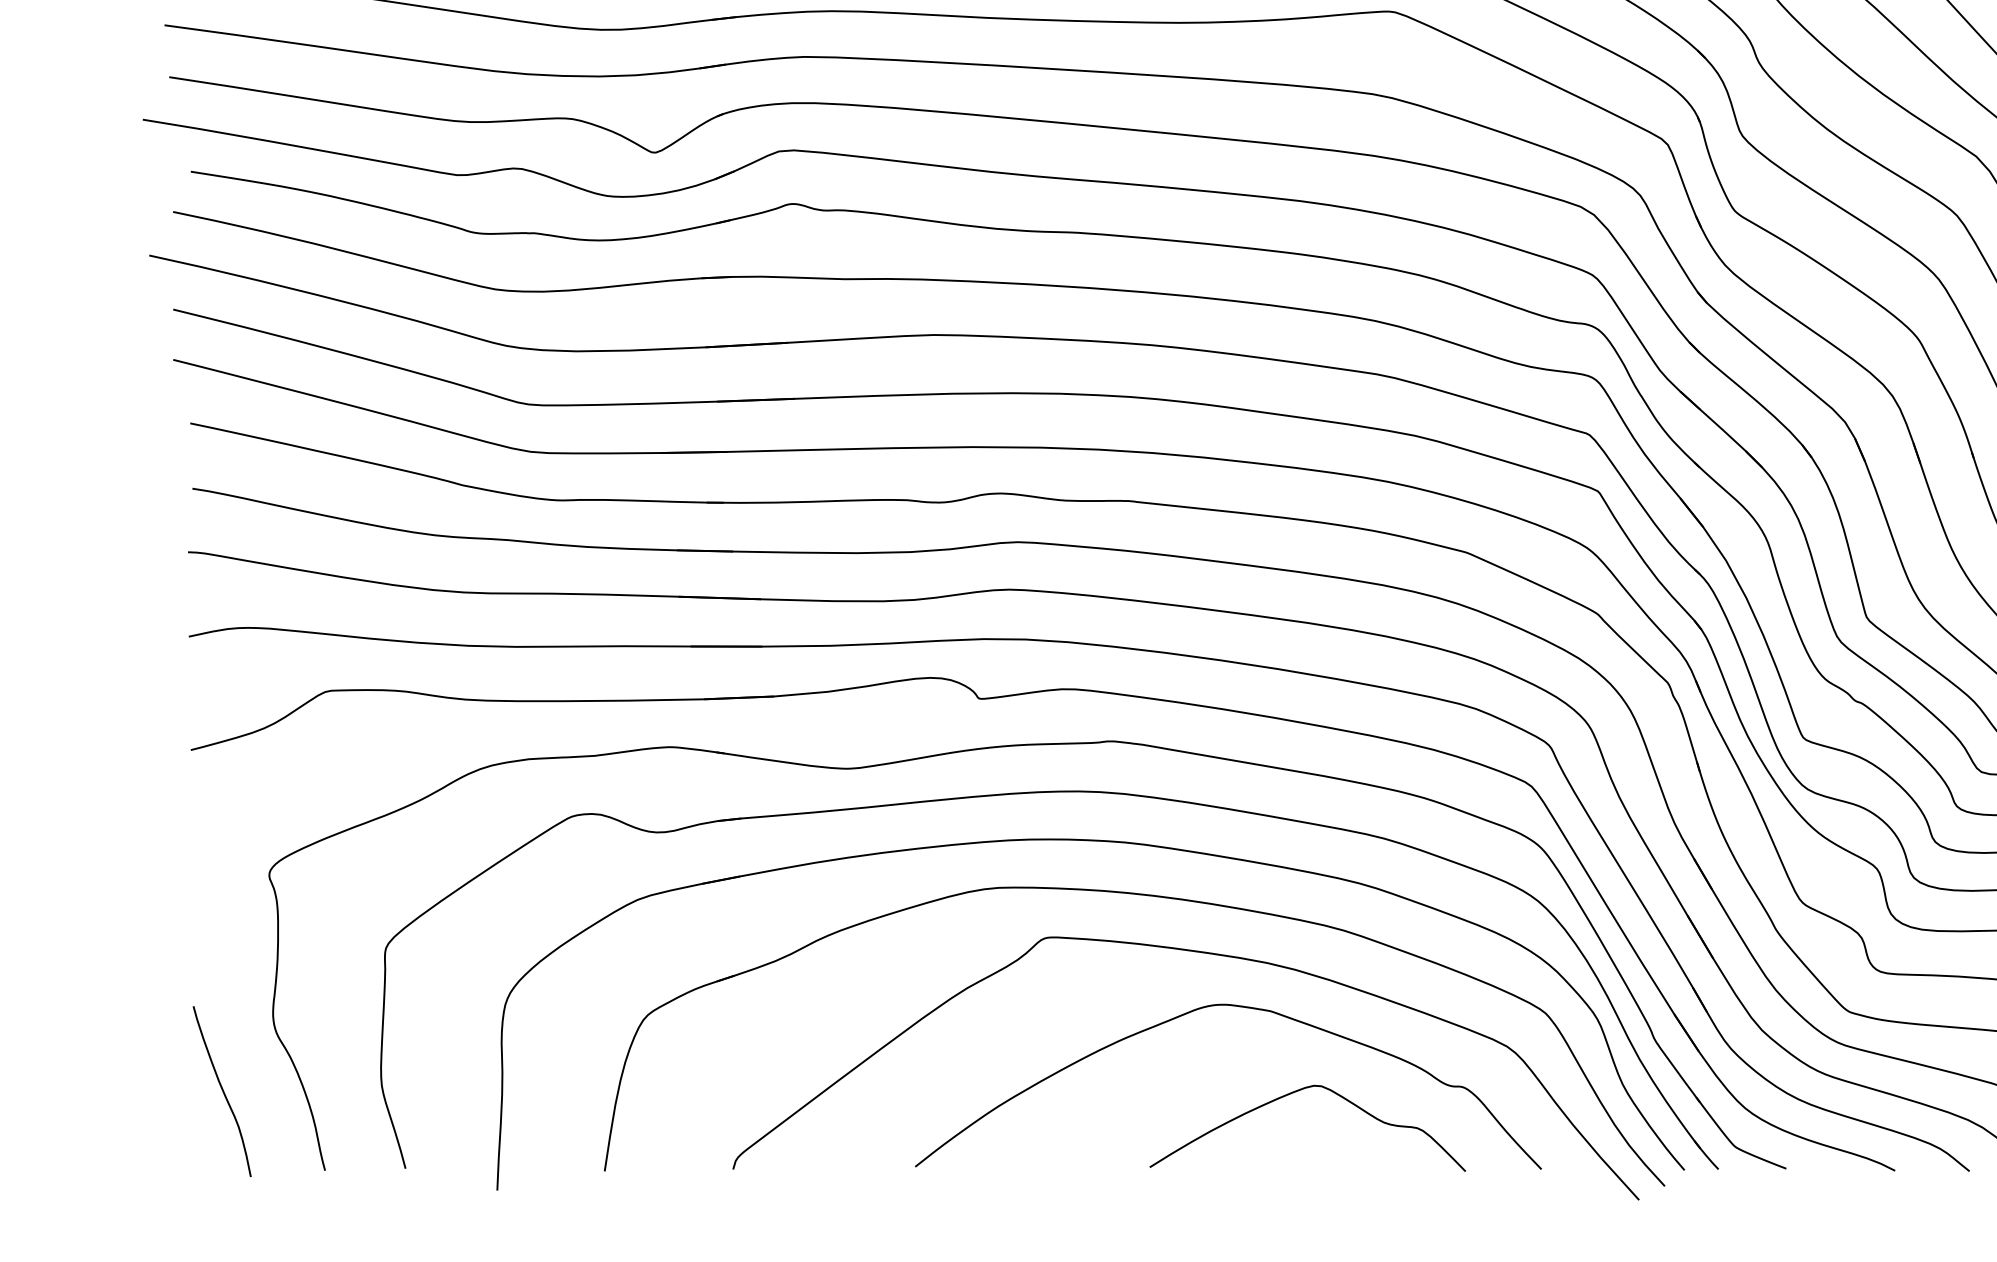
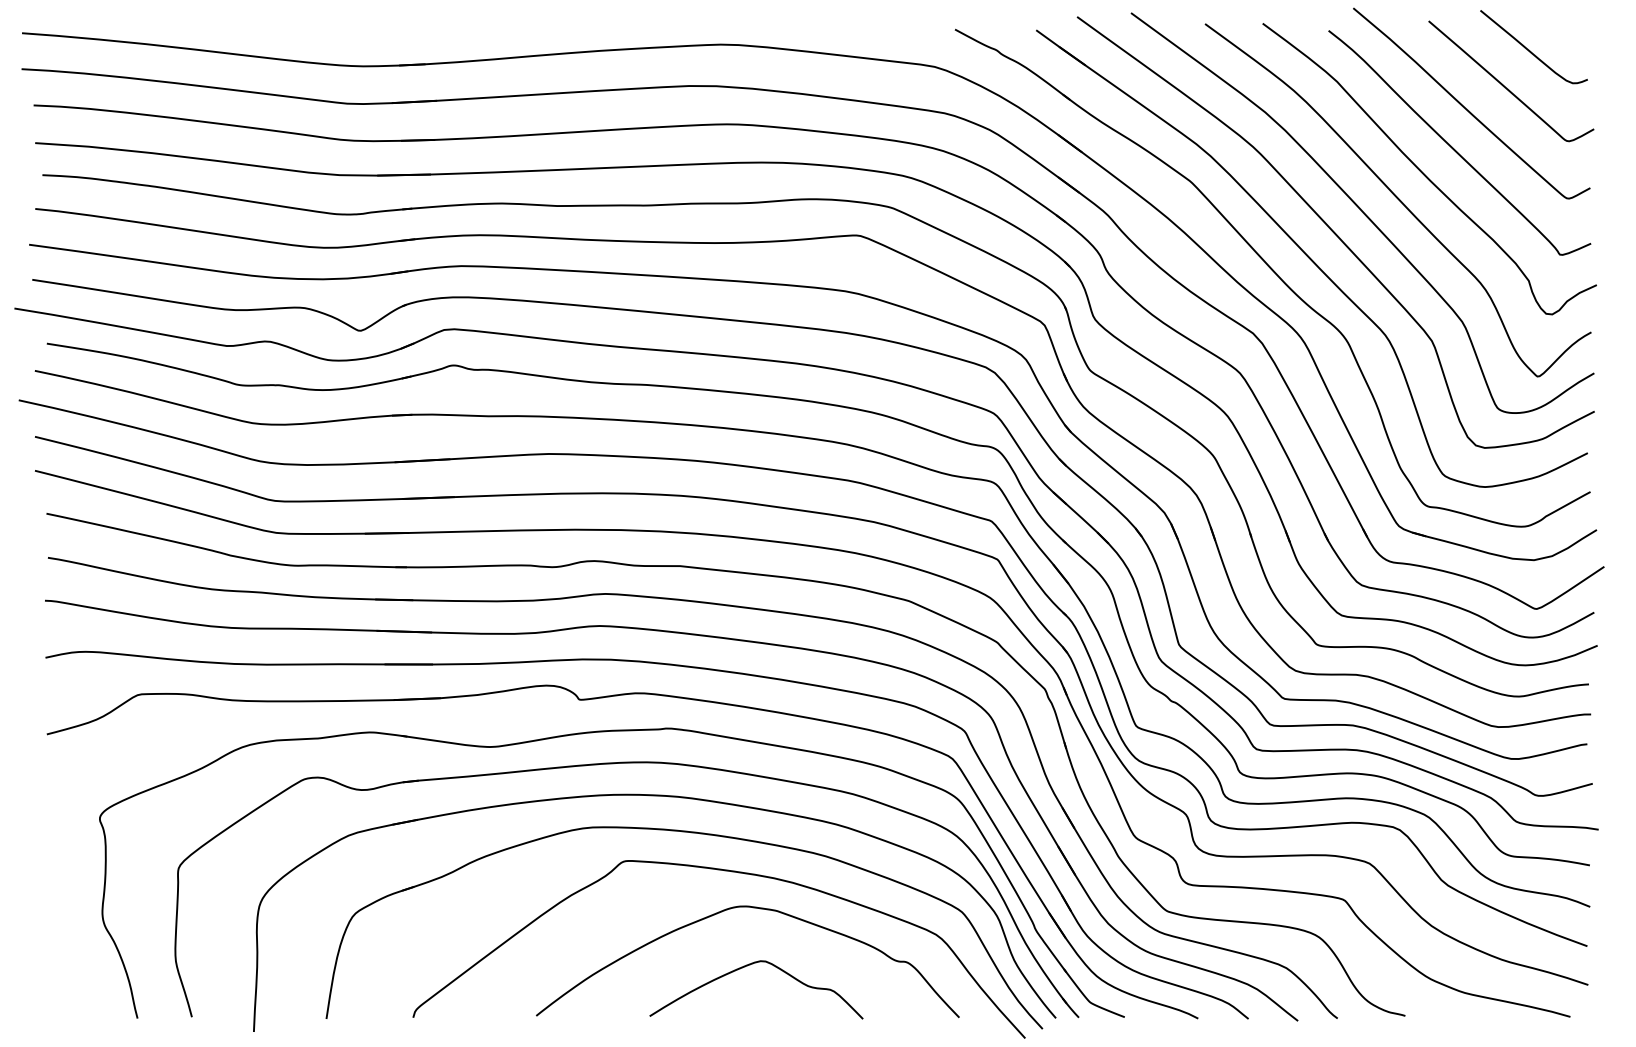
curve: (222, 1090) -> (68, 964), removed
curve: (1291, 1095) -> (745, 967), moved

